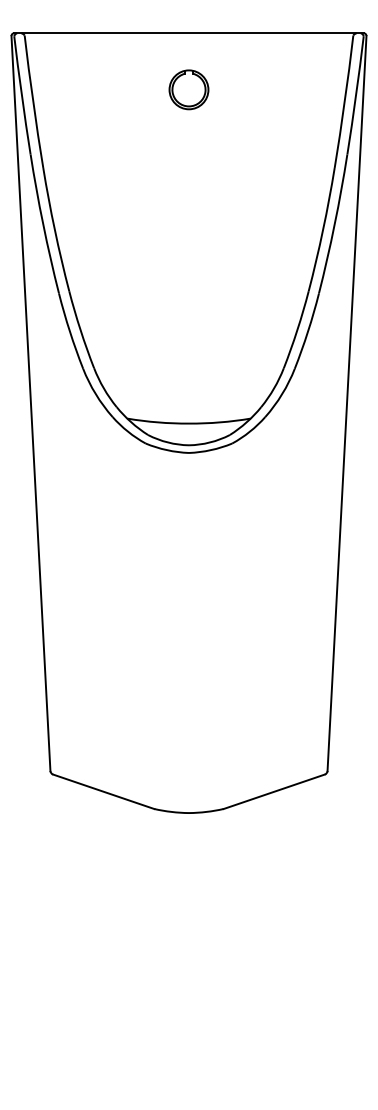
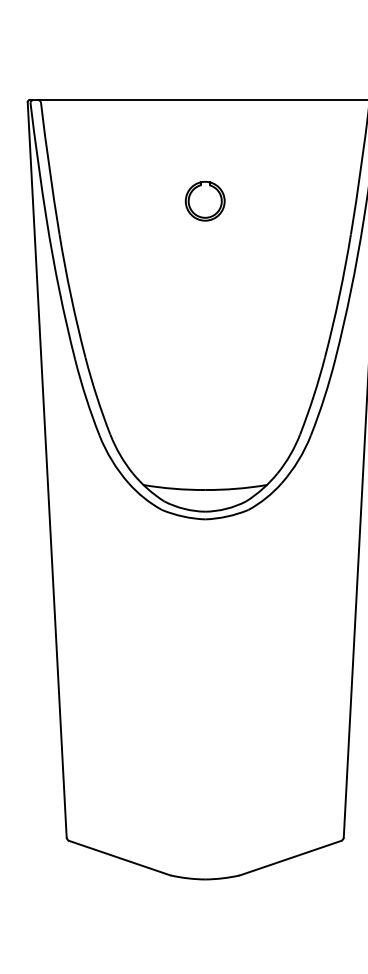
part: (188, 89) -> (204, 200), moved

